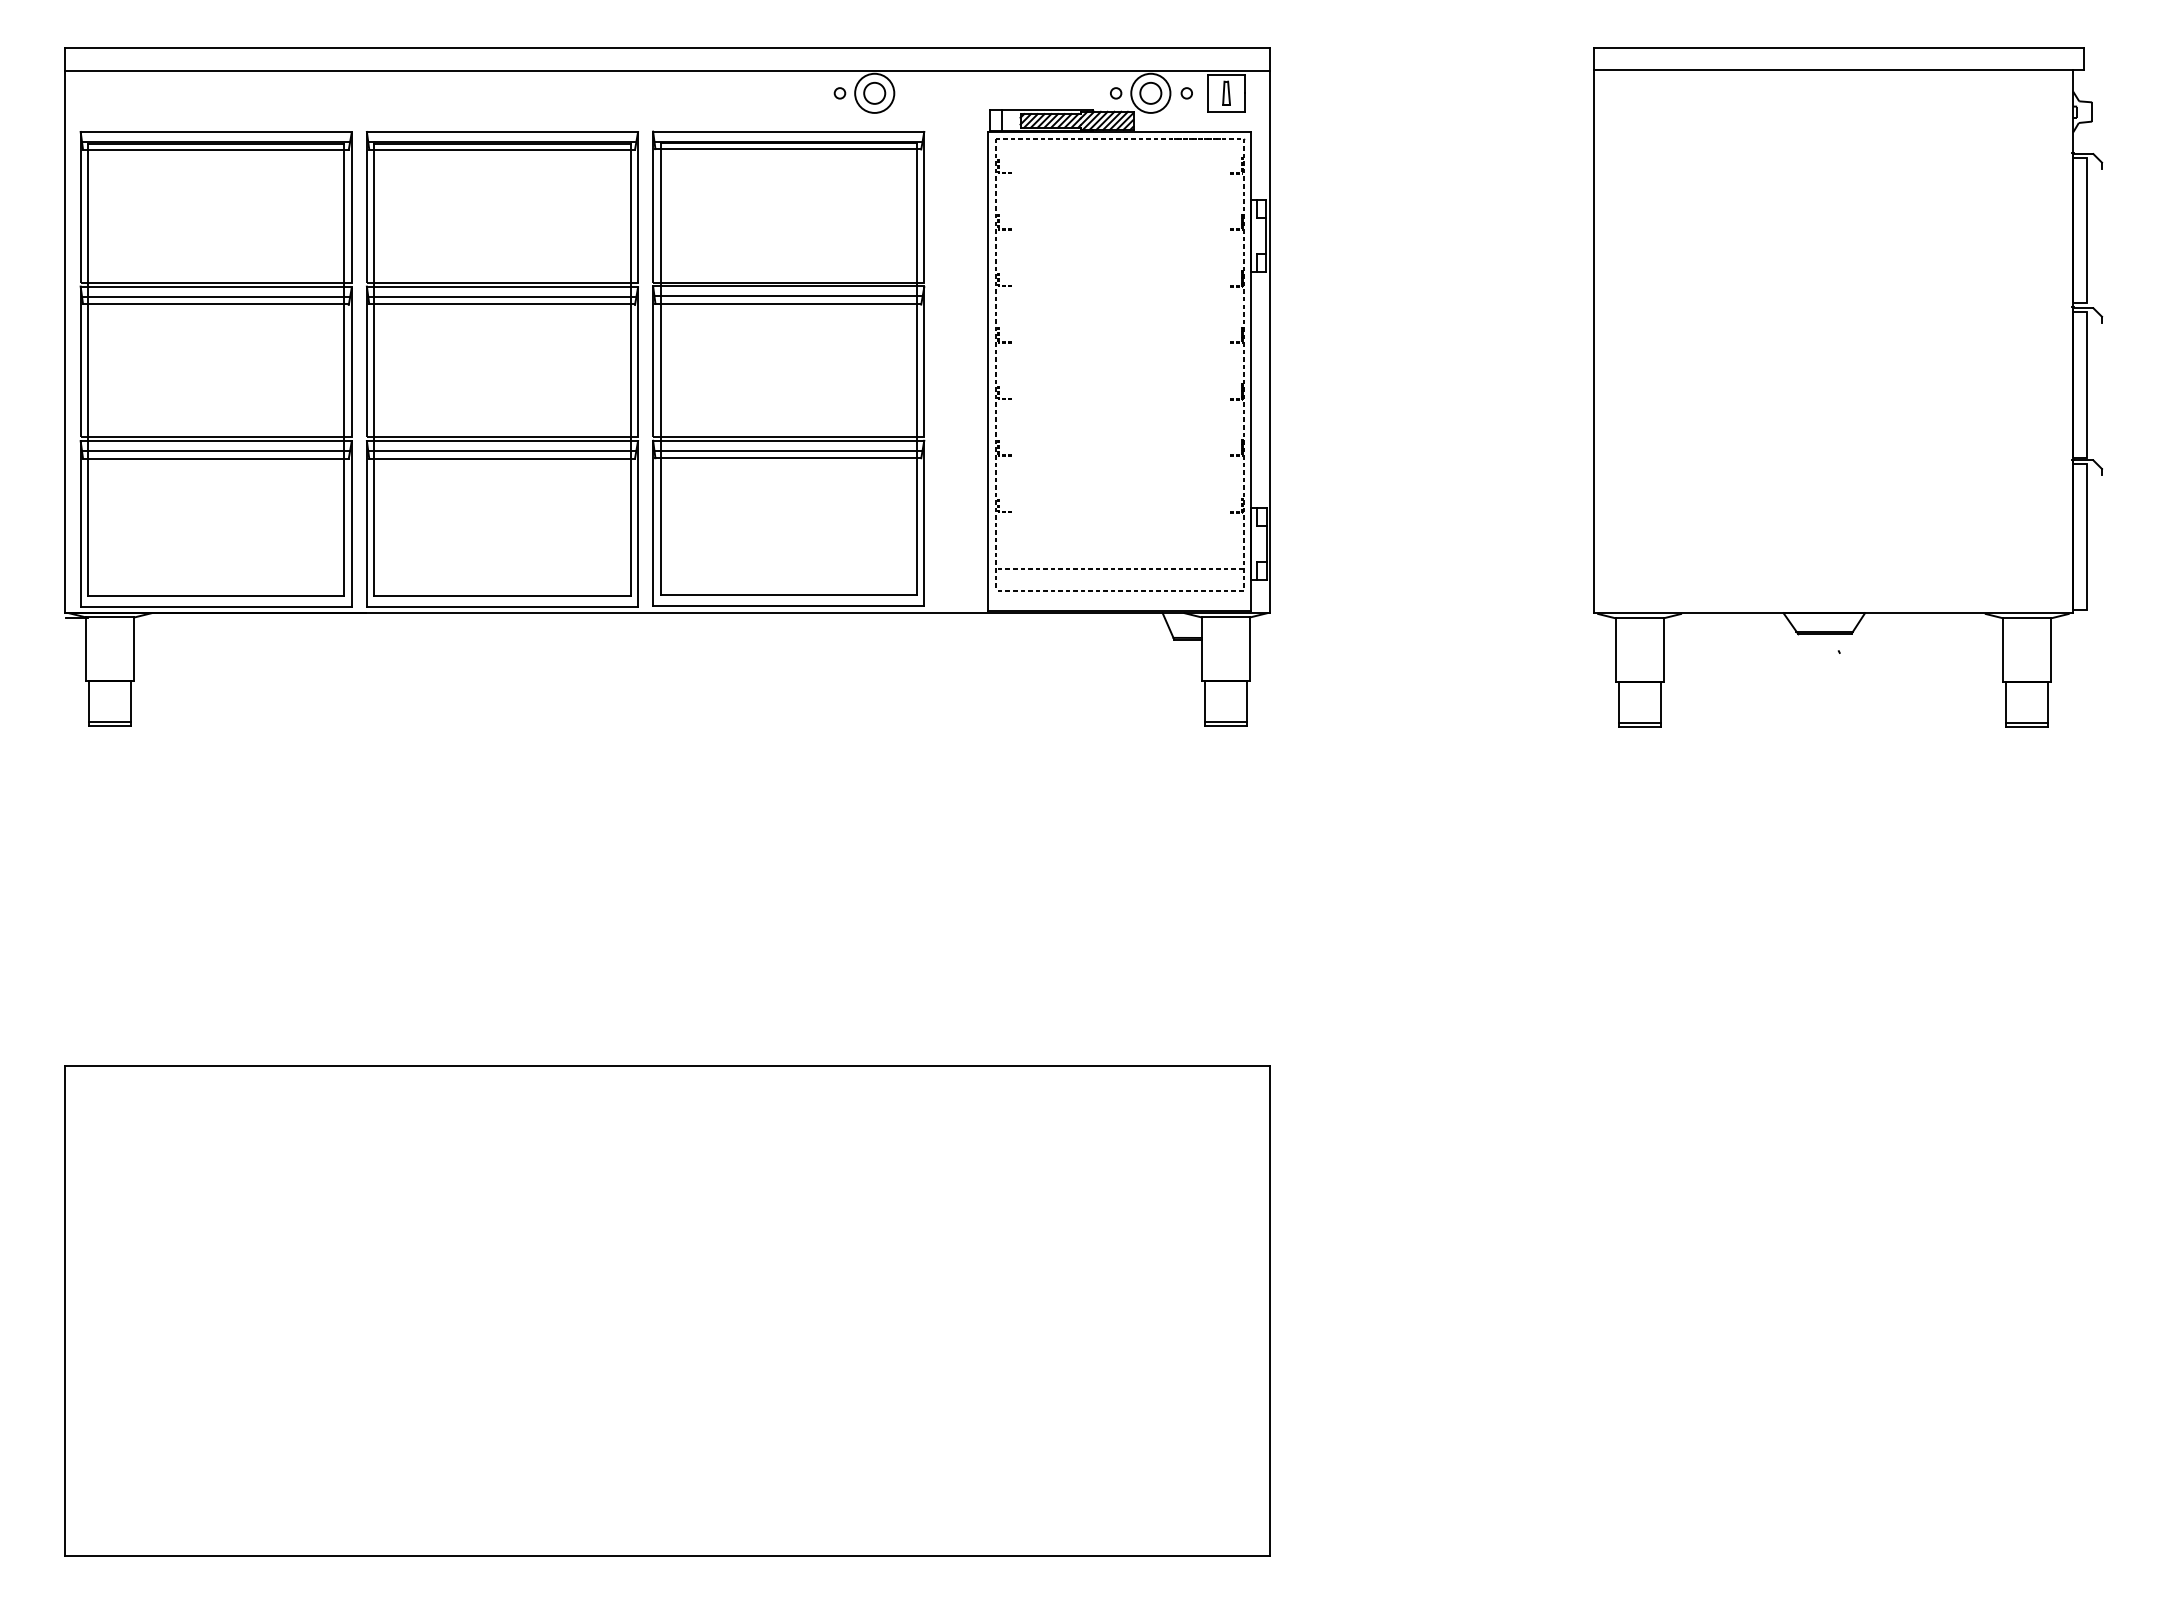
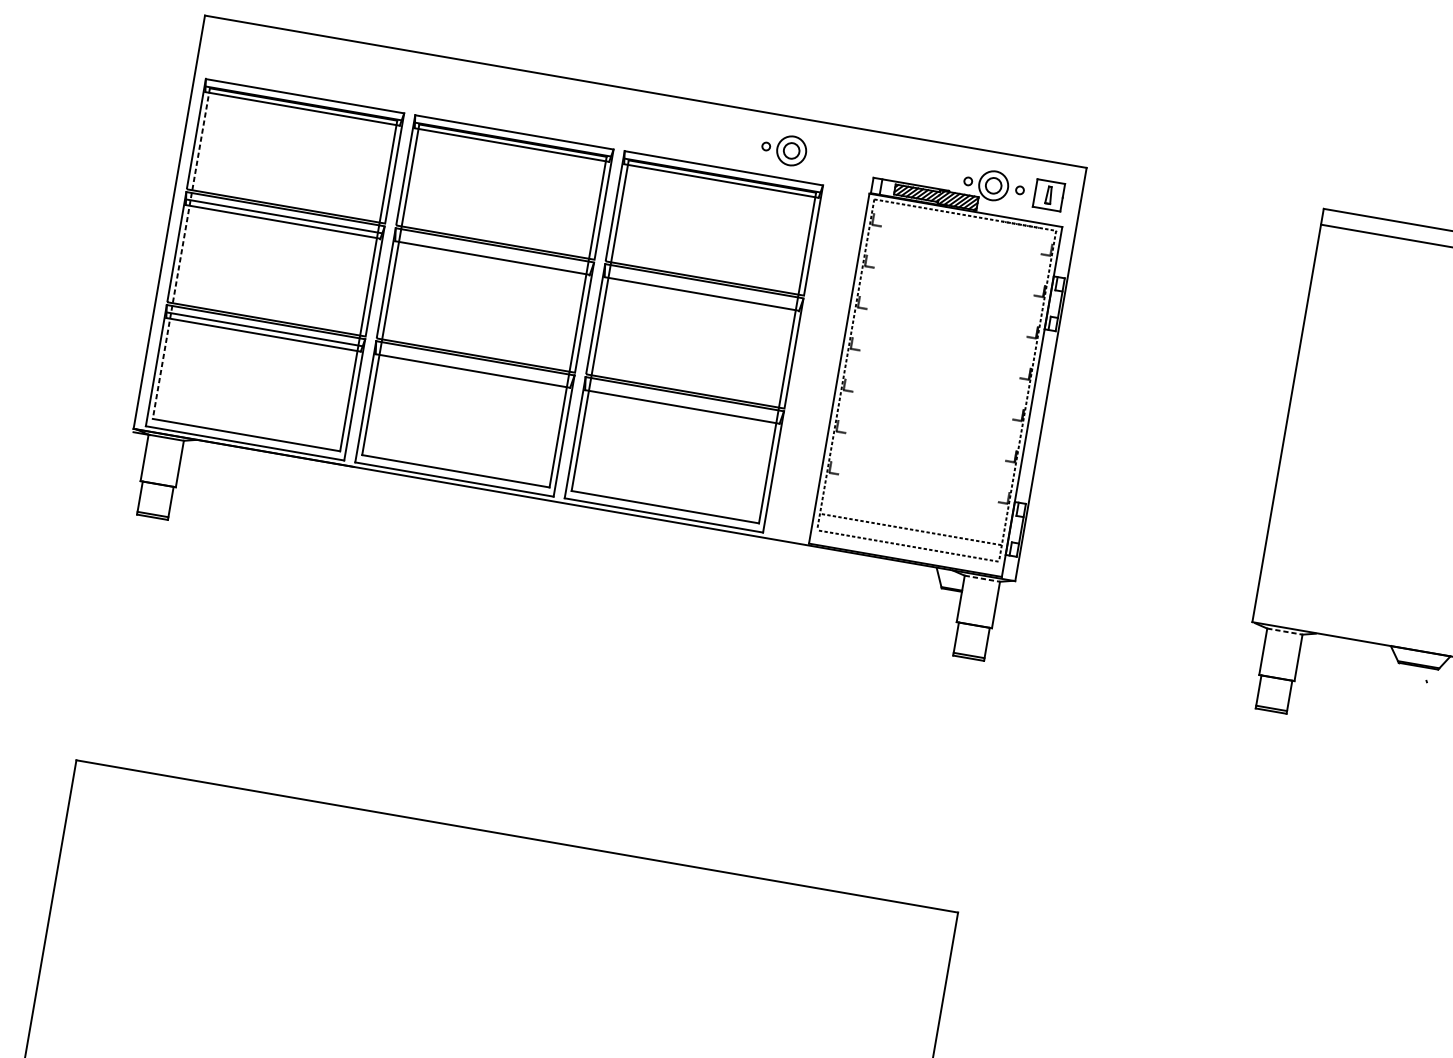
line: (667, 70) -> (642, 108), removed
line: (502, 296) -> (493, 252), removed
line: (788, 296) -> (702, 288), removed
line: (88, 369) -> (181, 253), solid -> dashed
line: (788, 450) -> (683, 401), removed
line: (502, 451) -> (474, 365), removed
line: (1226, 617) -> (982, 578), solid -> dashed
line: (1640, 618) -> (1285, 631), solid -> dashed

